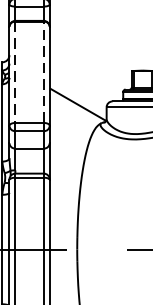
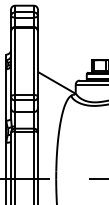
line: (16, 72) -> (15, 61), dashed -> solid
line: (43, 72) -> (33, 61), dashed -> solid

